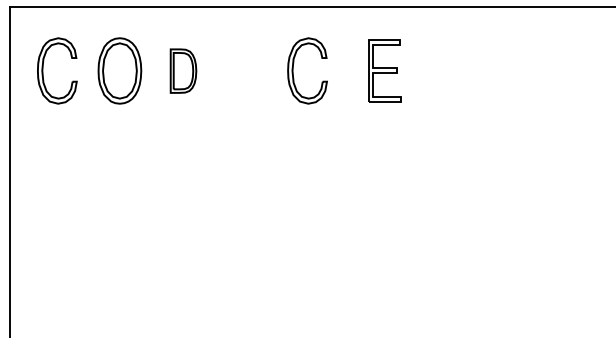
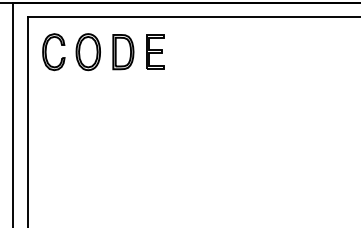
part: (384, 69) -> (155, 51), moved
part: (183, 71) -> (123, 52), size x1.43
part: (294, 71) -> (184, 52), removed

